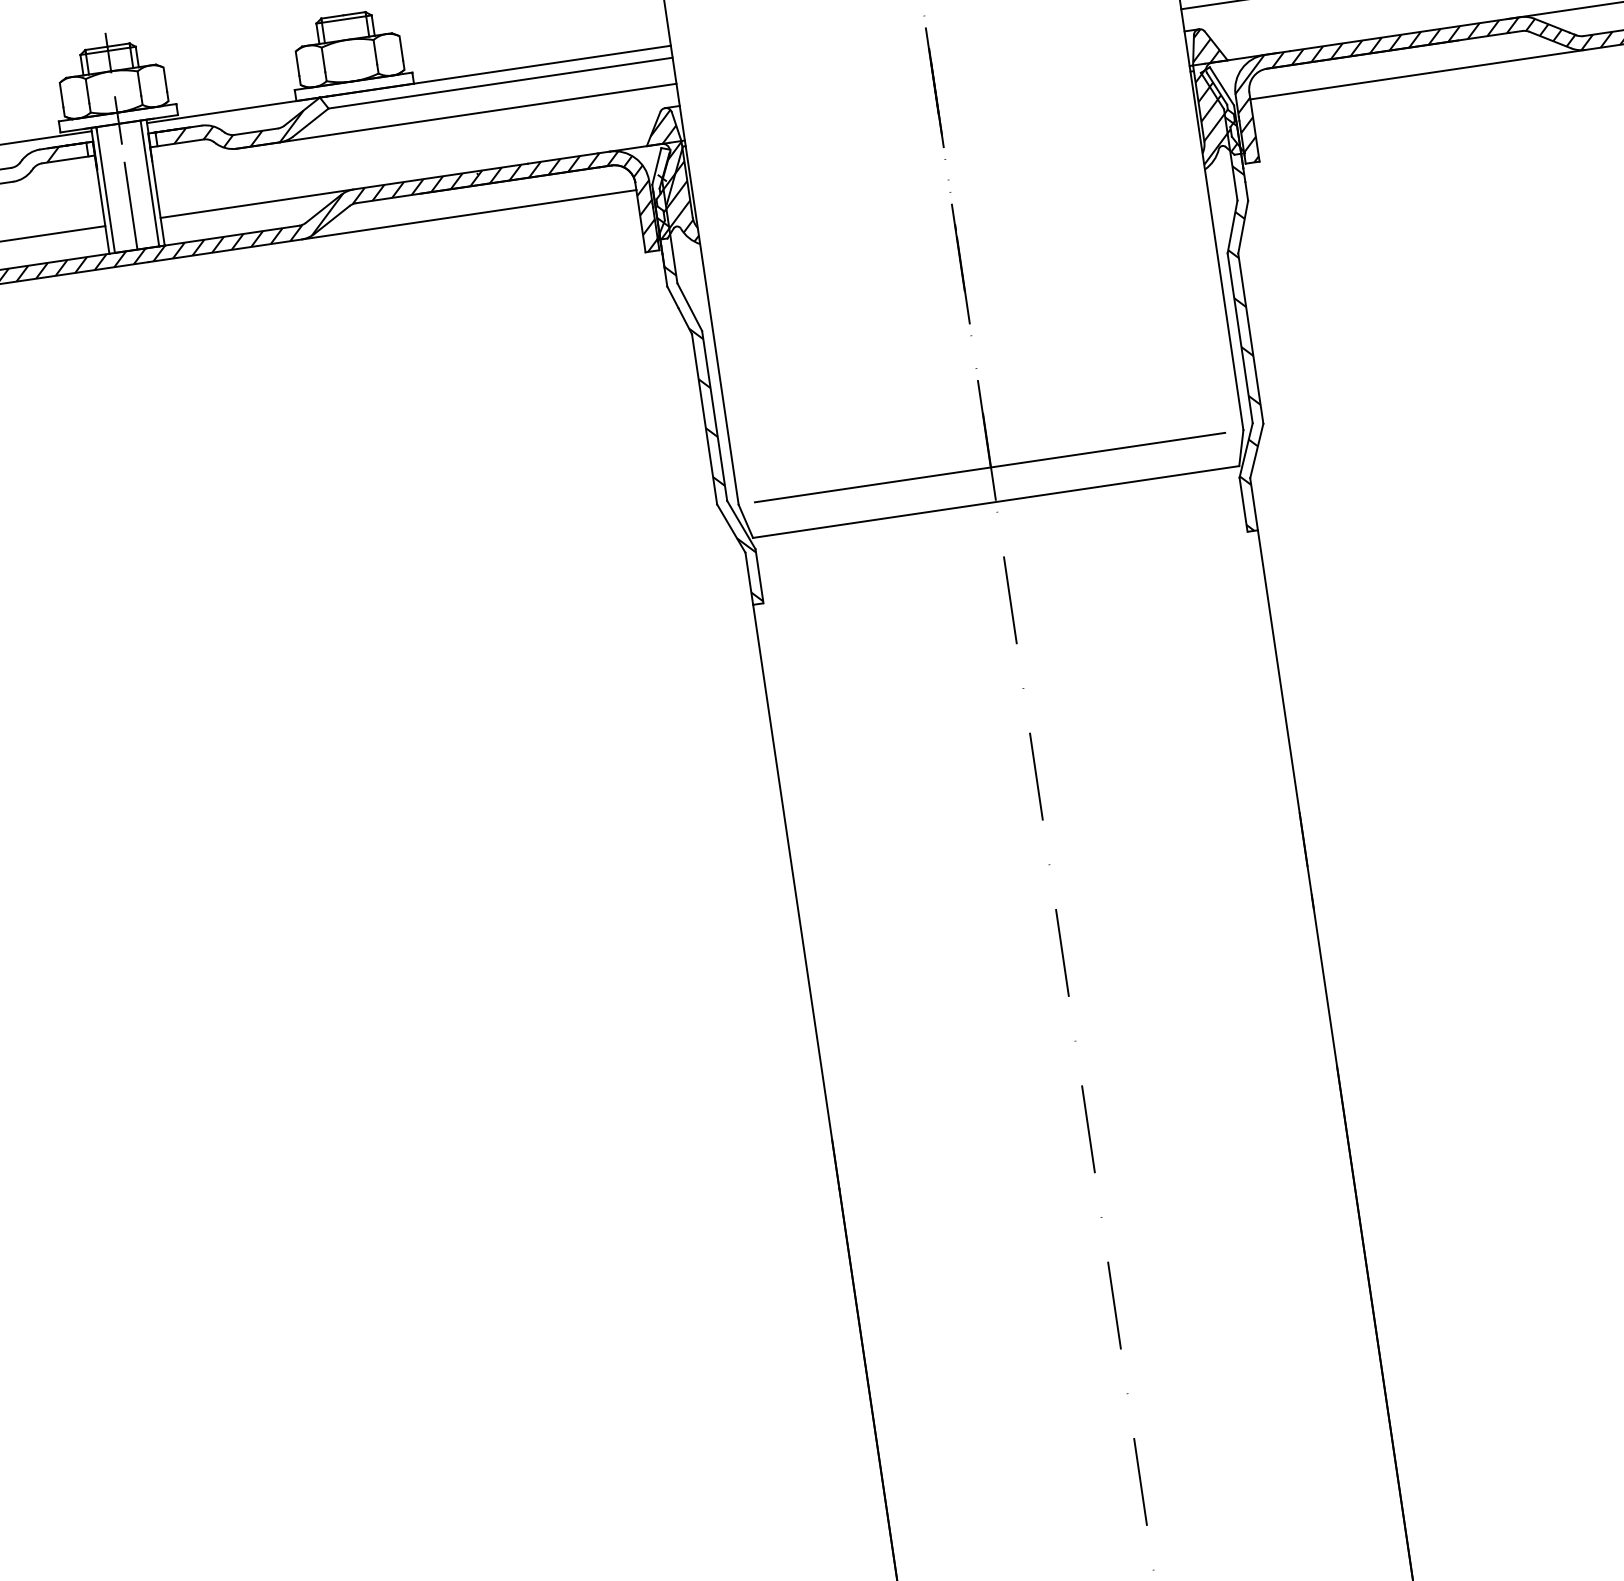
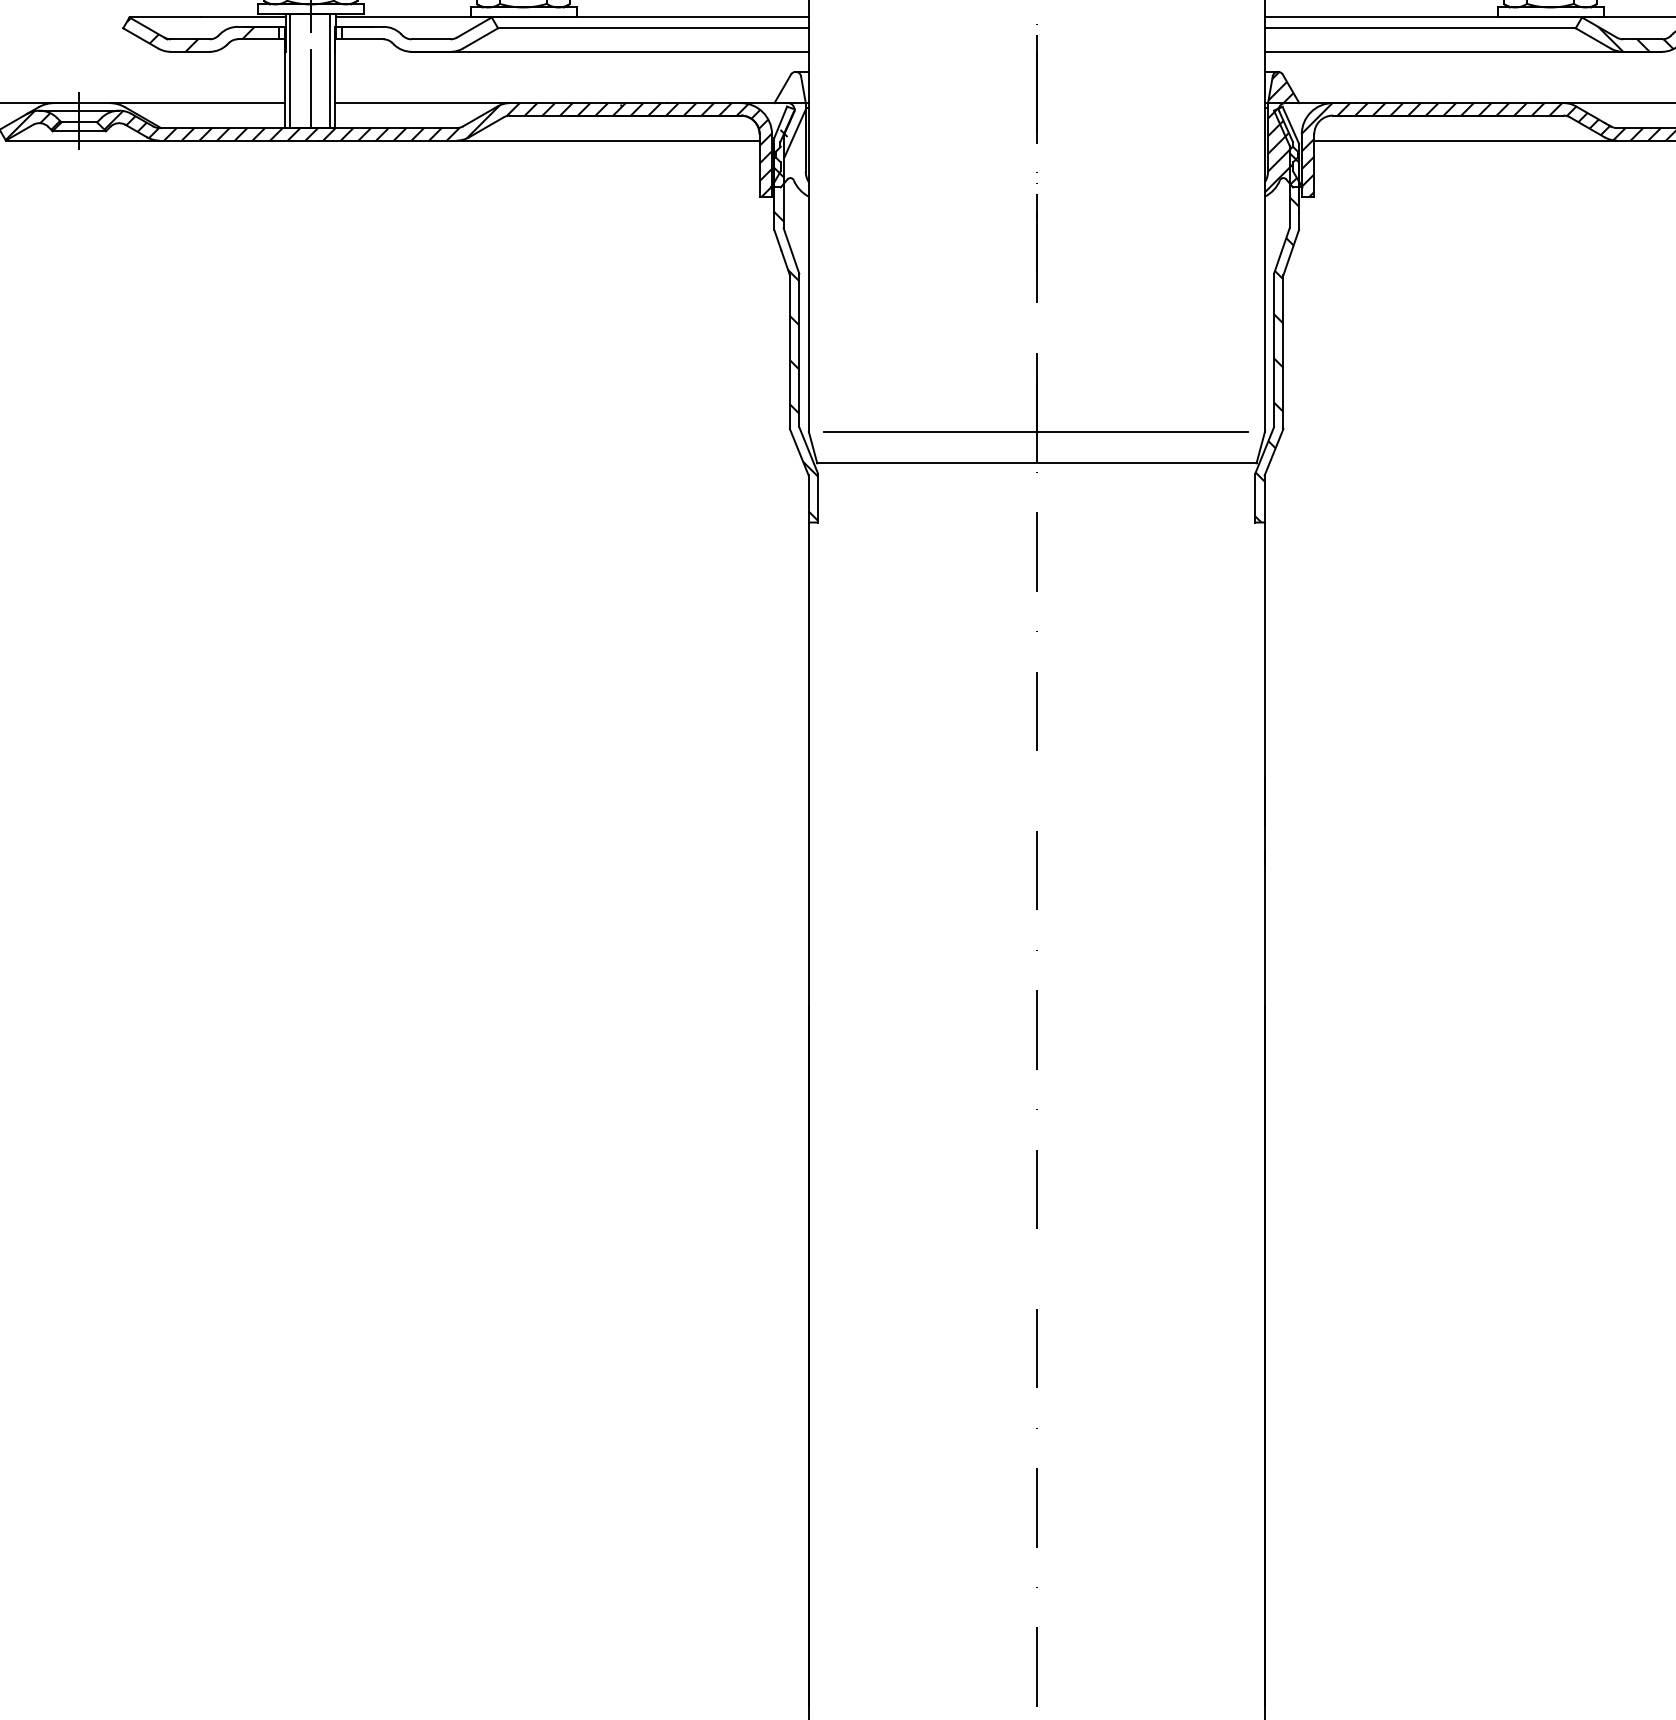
hatch: (231, 134) -> (408, 38), removed
hatch: (670, 177) -> (791, 133), removed

